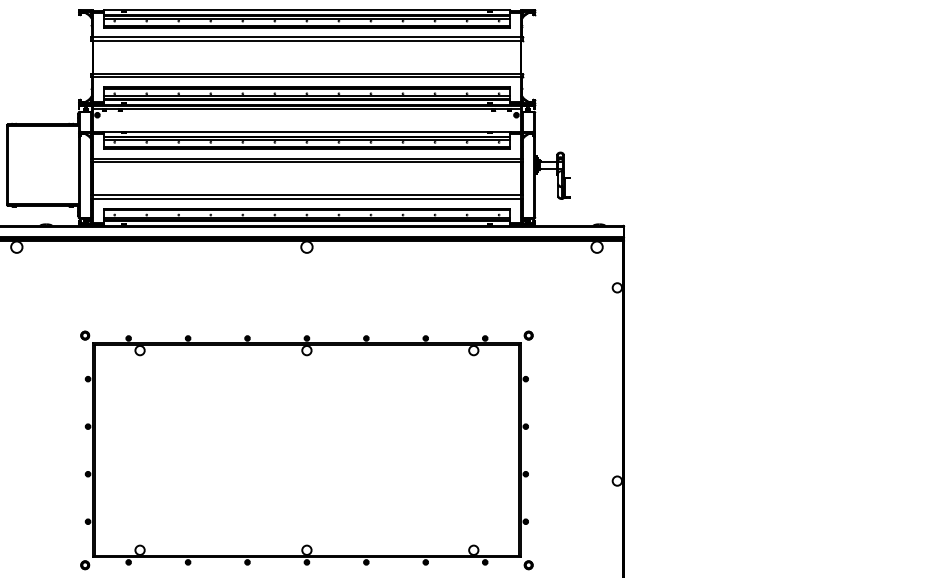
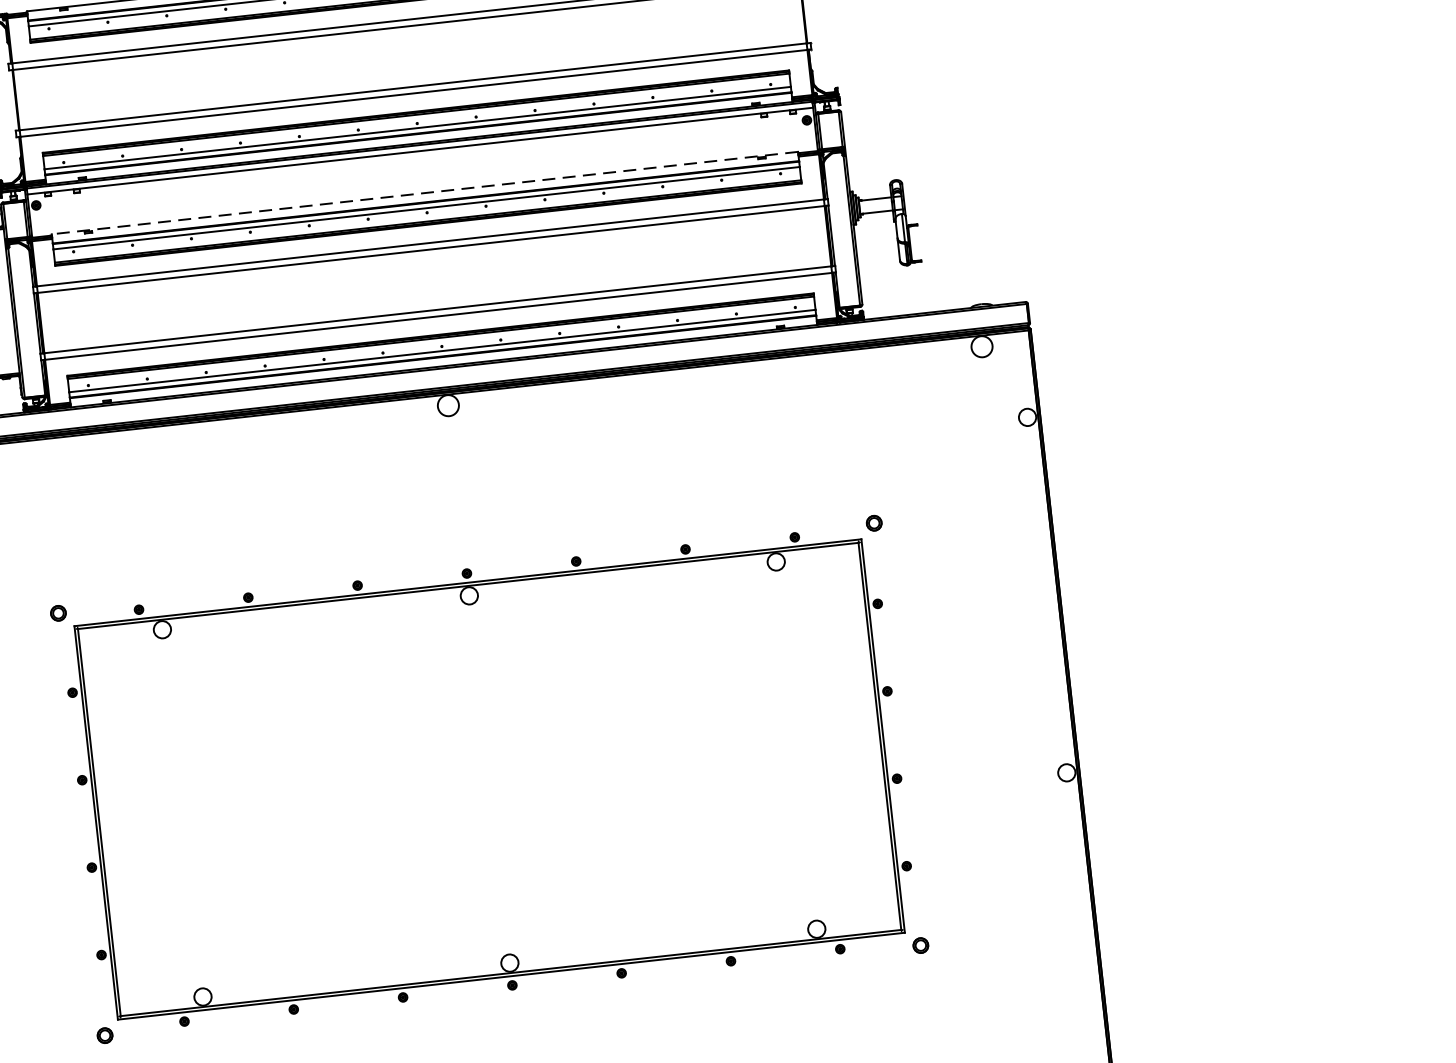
line: (306, 131) -> (424, 192), solid -> dashed

